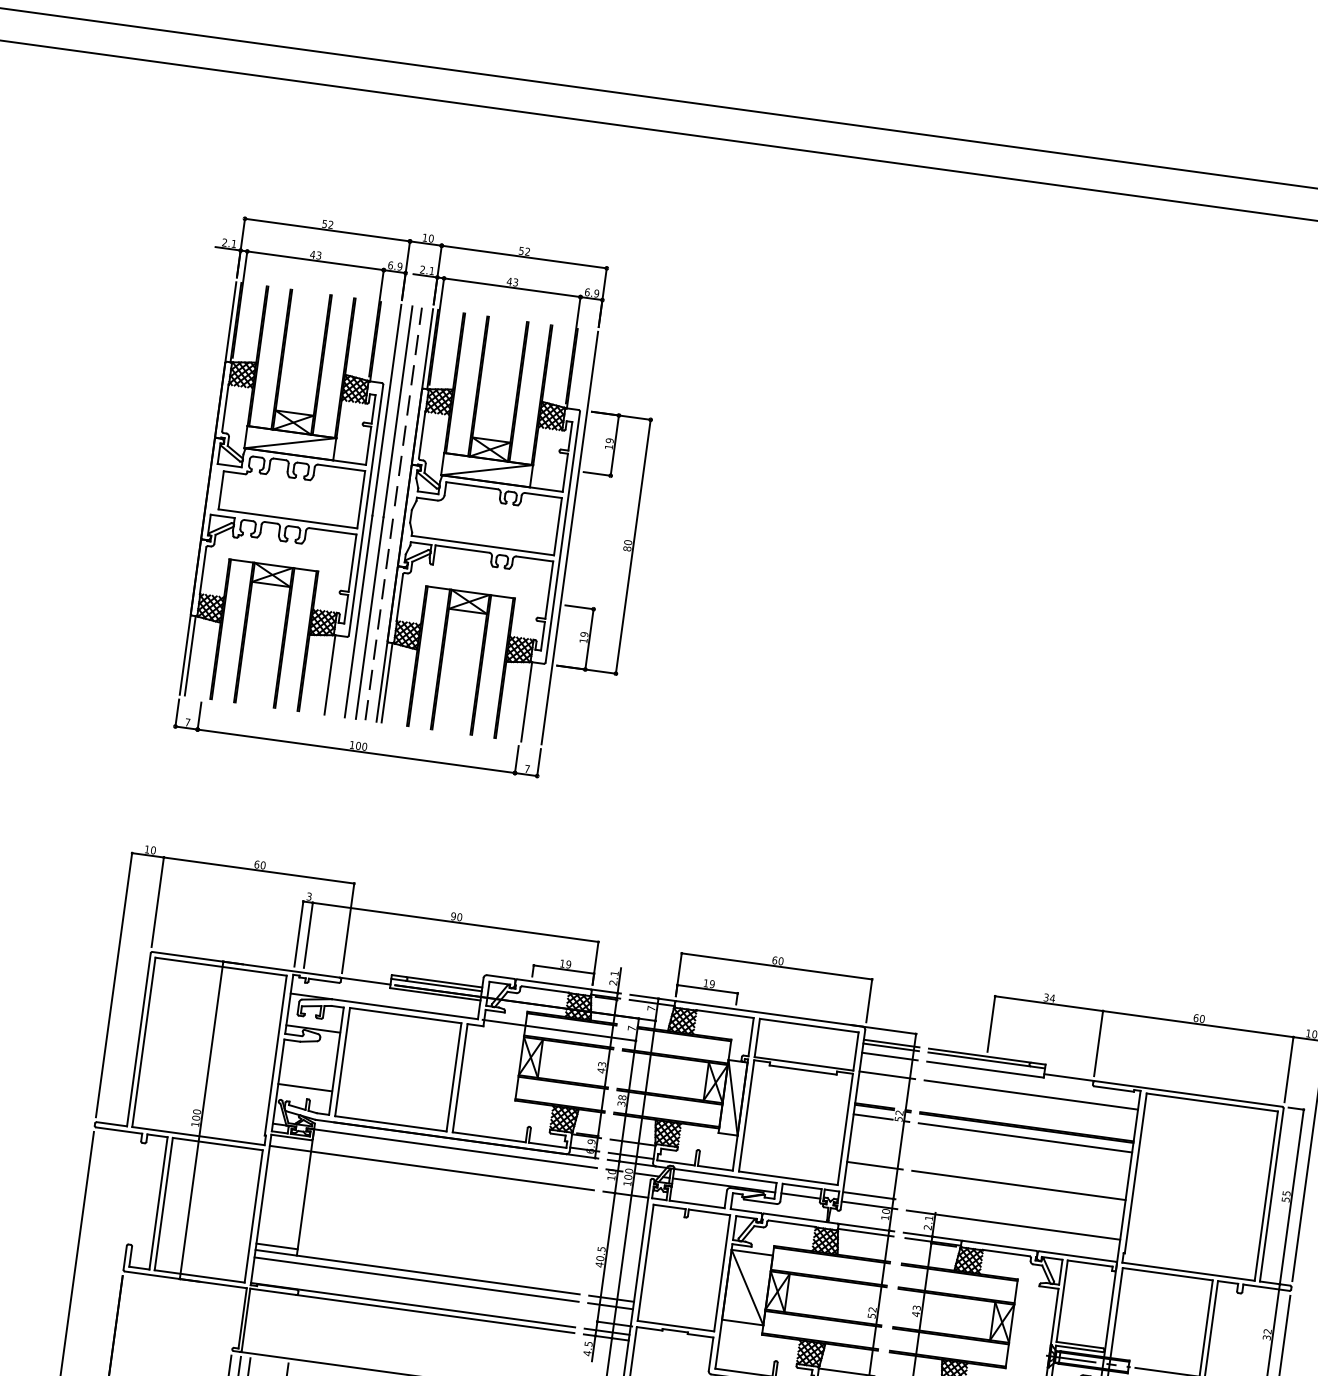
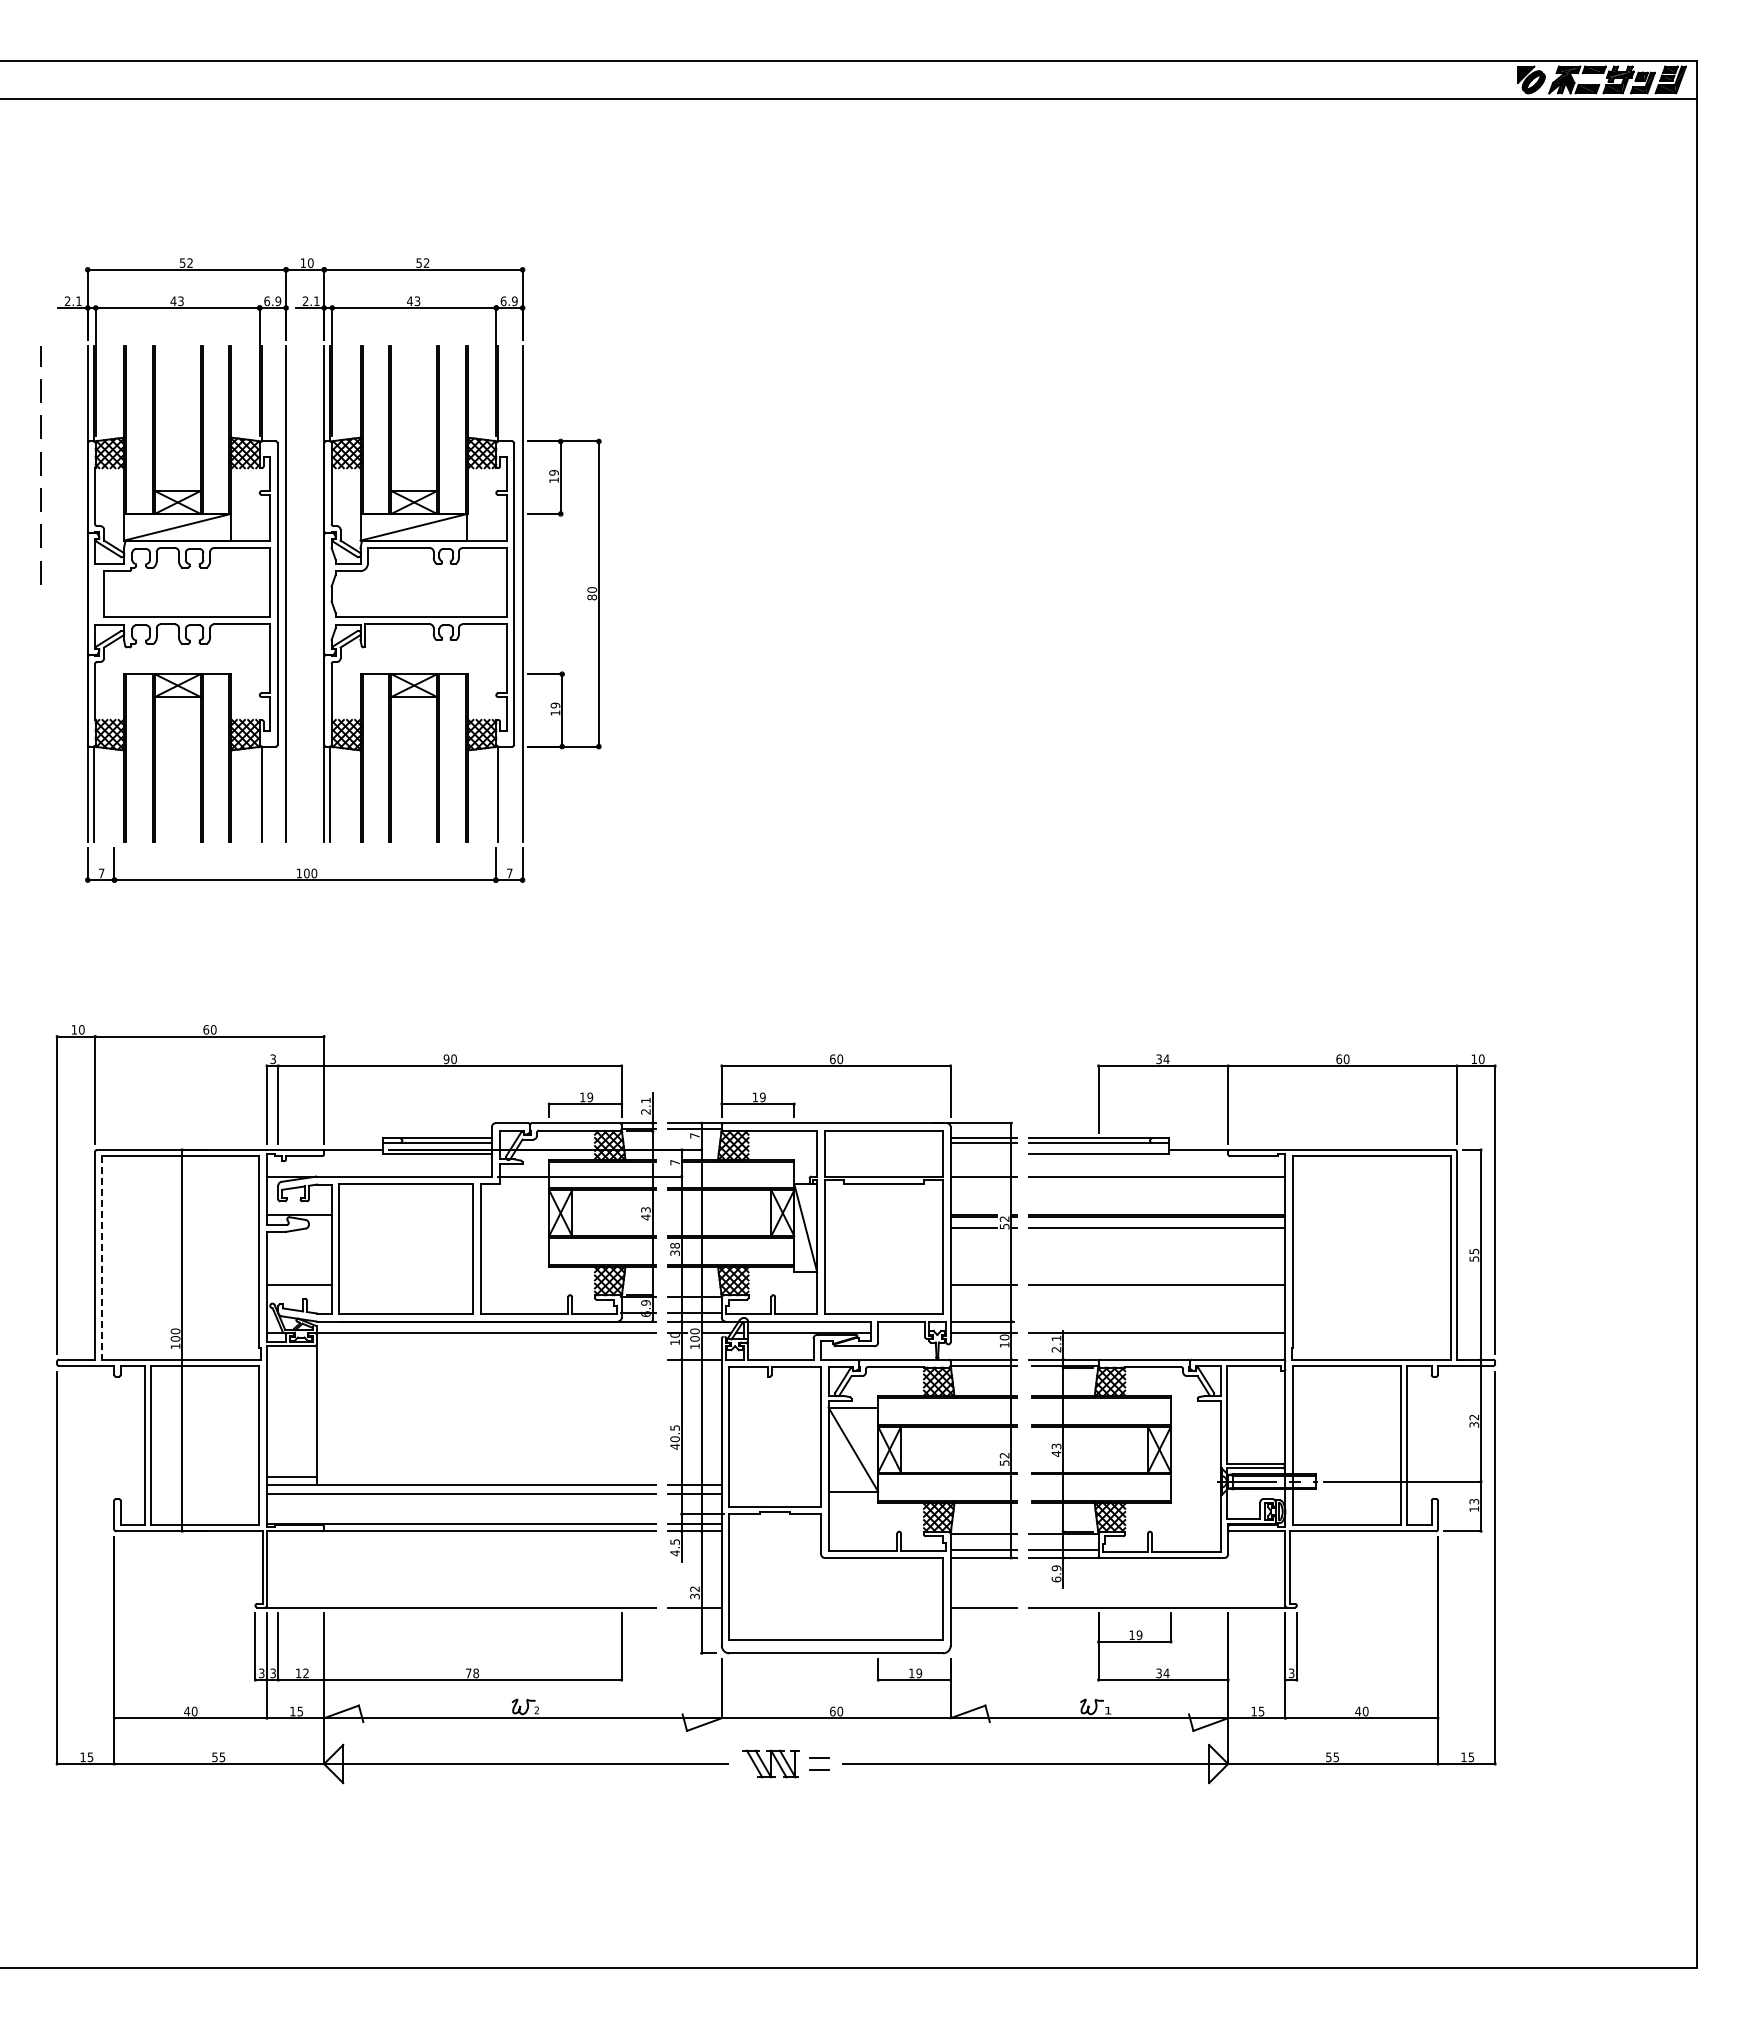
line: (408, 406) -> (40, 465), moved
line: (383, 512) -> (298, 593), removed
line: (378, 619) -> (310, 720), removed
line: (143, 1042) -> (101, 1257), solid -> dashed
line: (889, 1056) -> (983, 1154), removed
line: (431, 1167) -> (461, 1359), removed
line: (800, 1195) -> (901, 1332), removed

